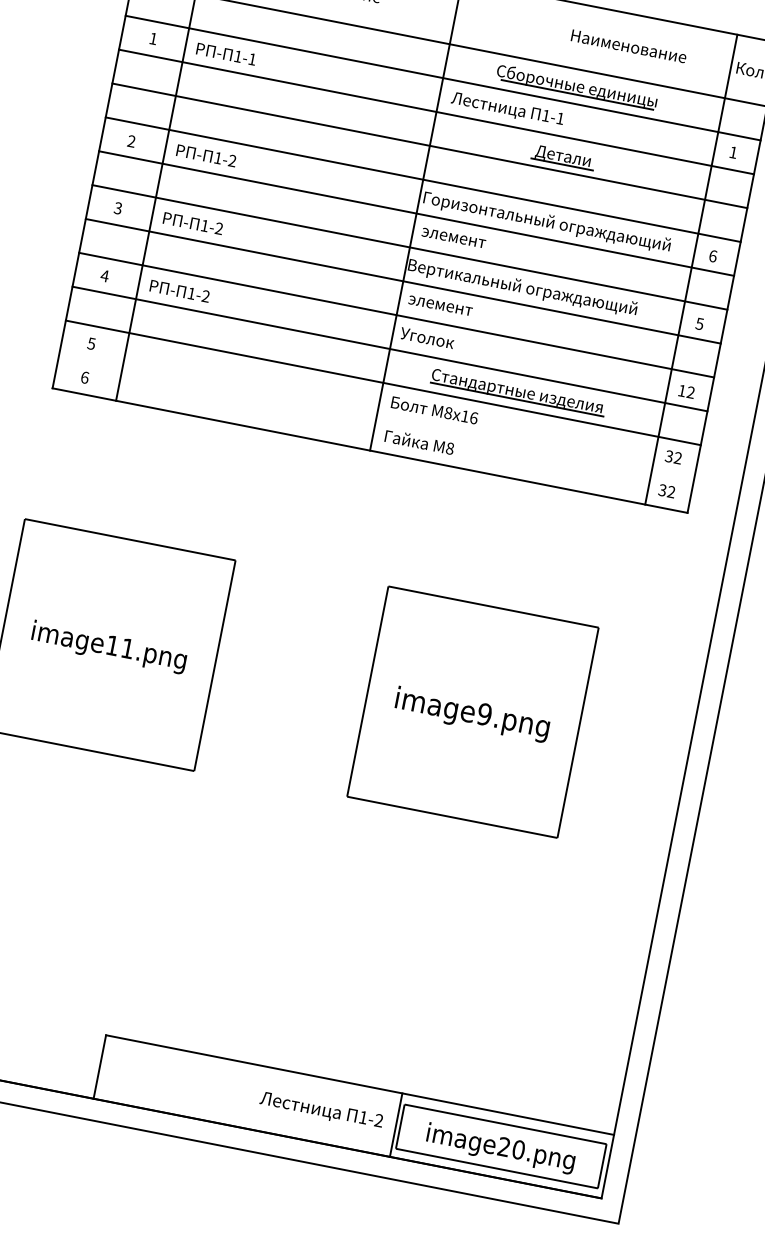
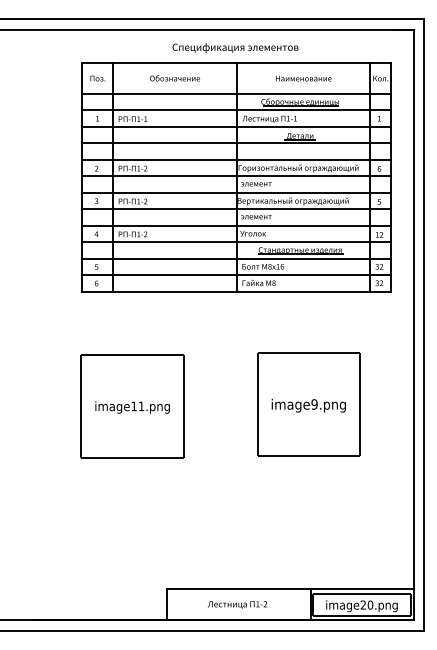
text: (628, 46) -> (303, 78), moved
line: (376, 417) -> (236, 275), added
text: (321, 1109) -> (237, 604), moved

